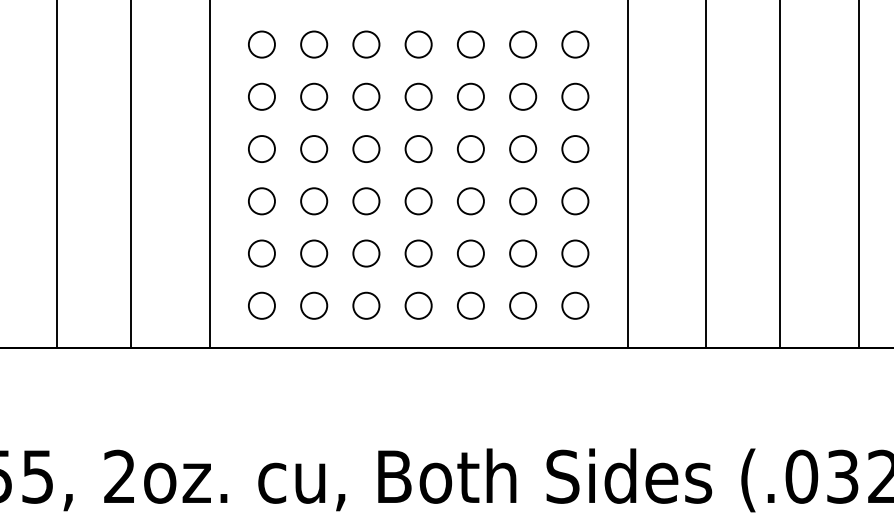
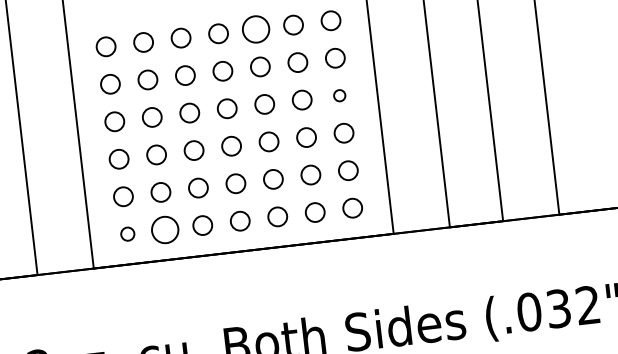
circle: (470, 44) -> (255, 29), size x1.4
circle: (575, 148) -> (339, 95), size x0.6
circle: (261, 305) -> (127, 234), size x0.7
circle: (314, 305) -> (165, 229), size x1.4

